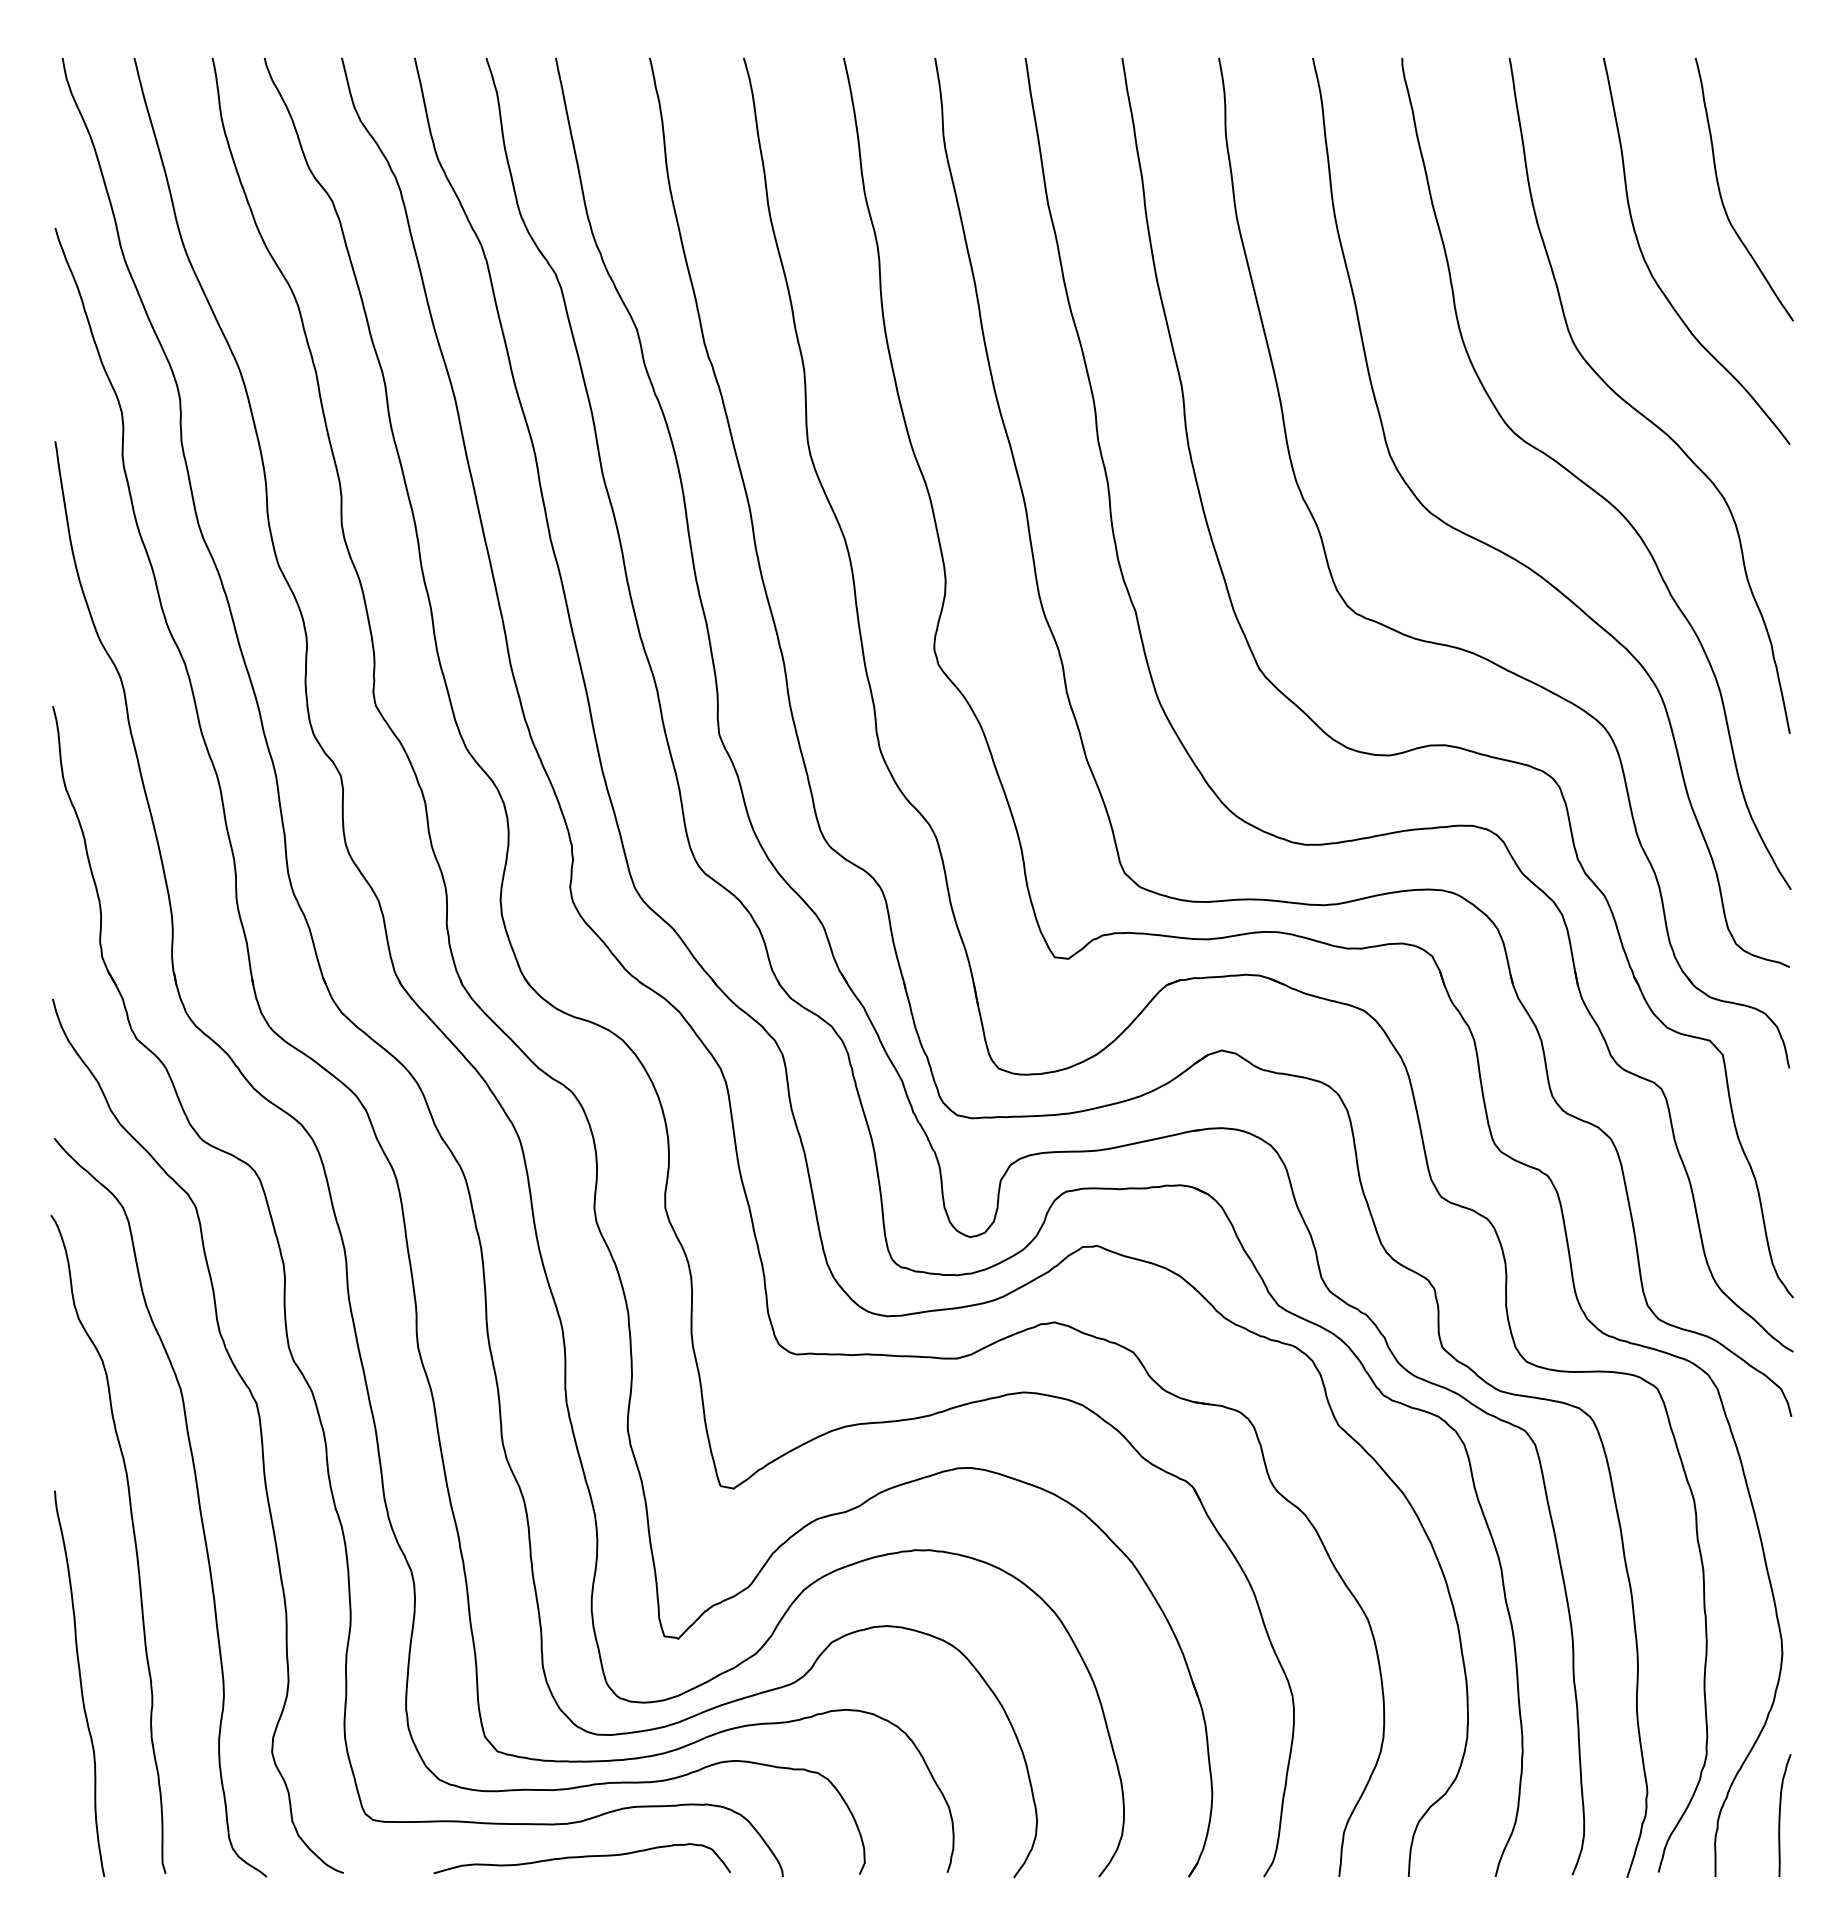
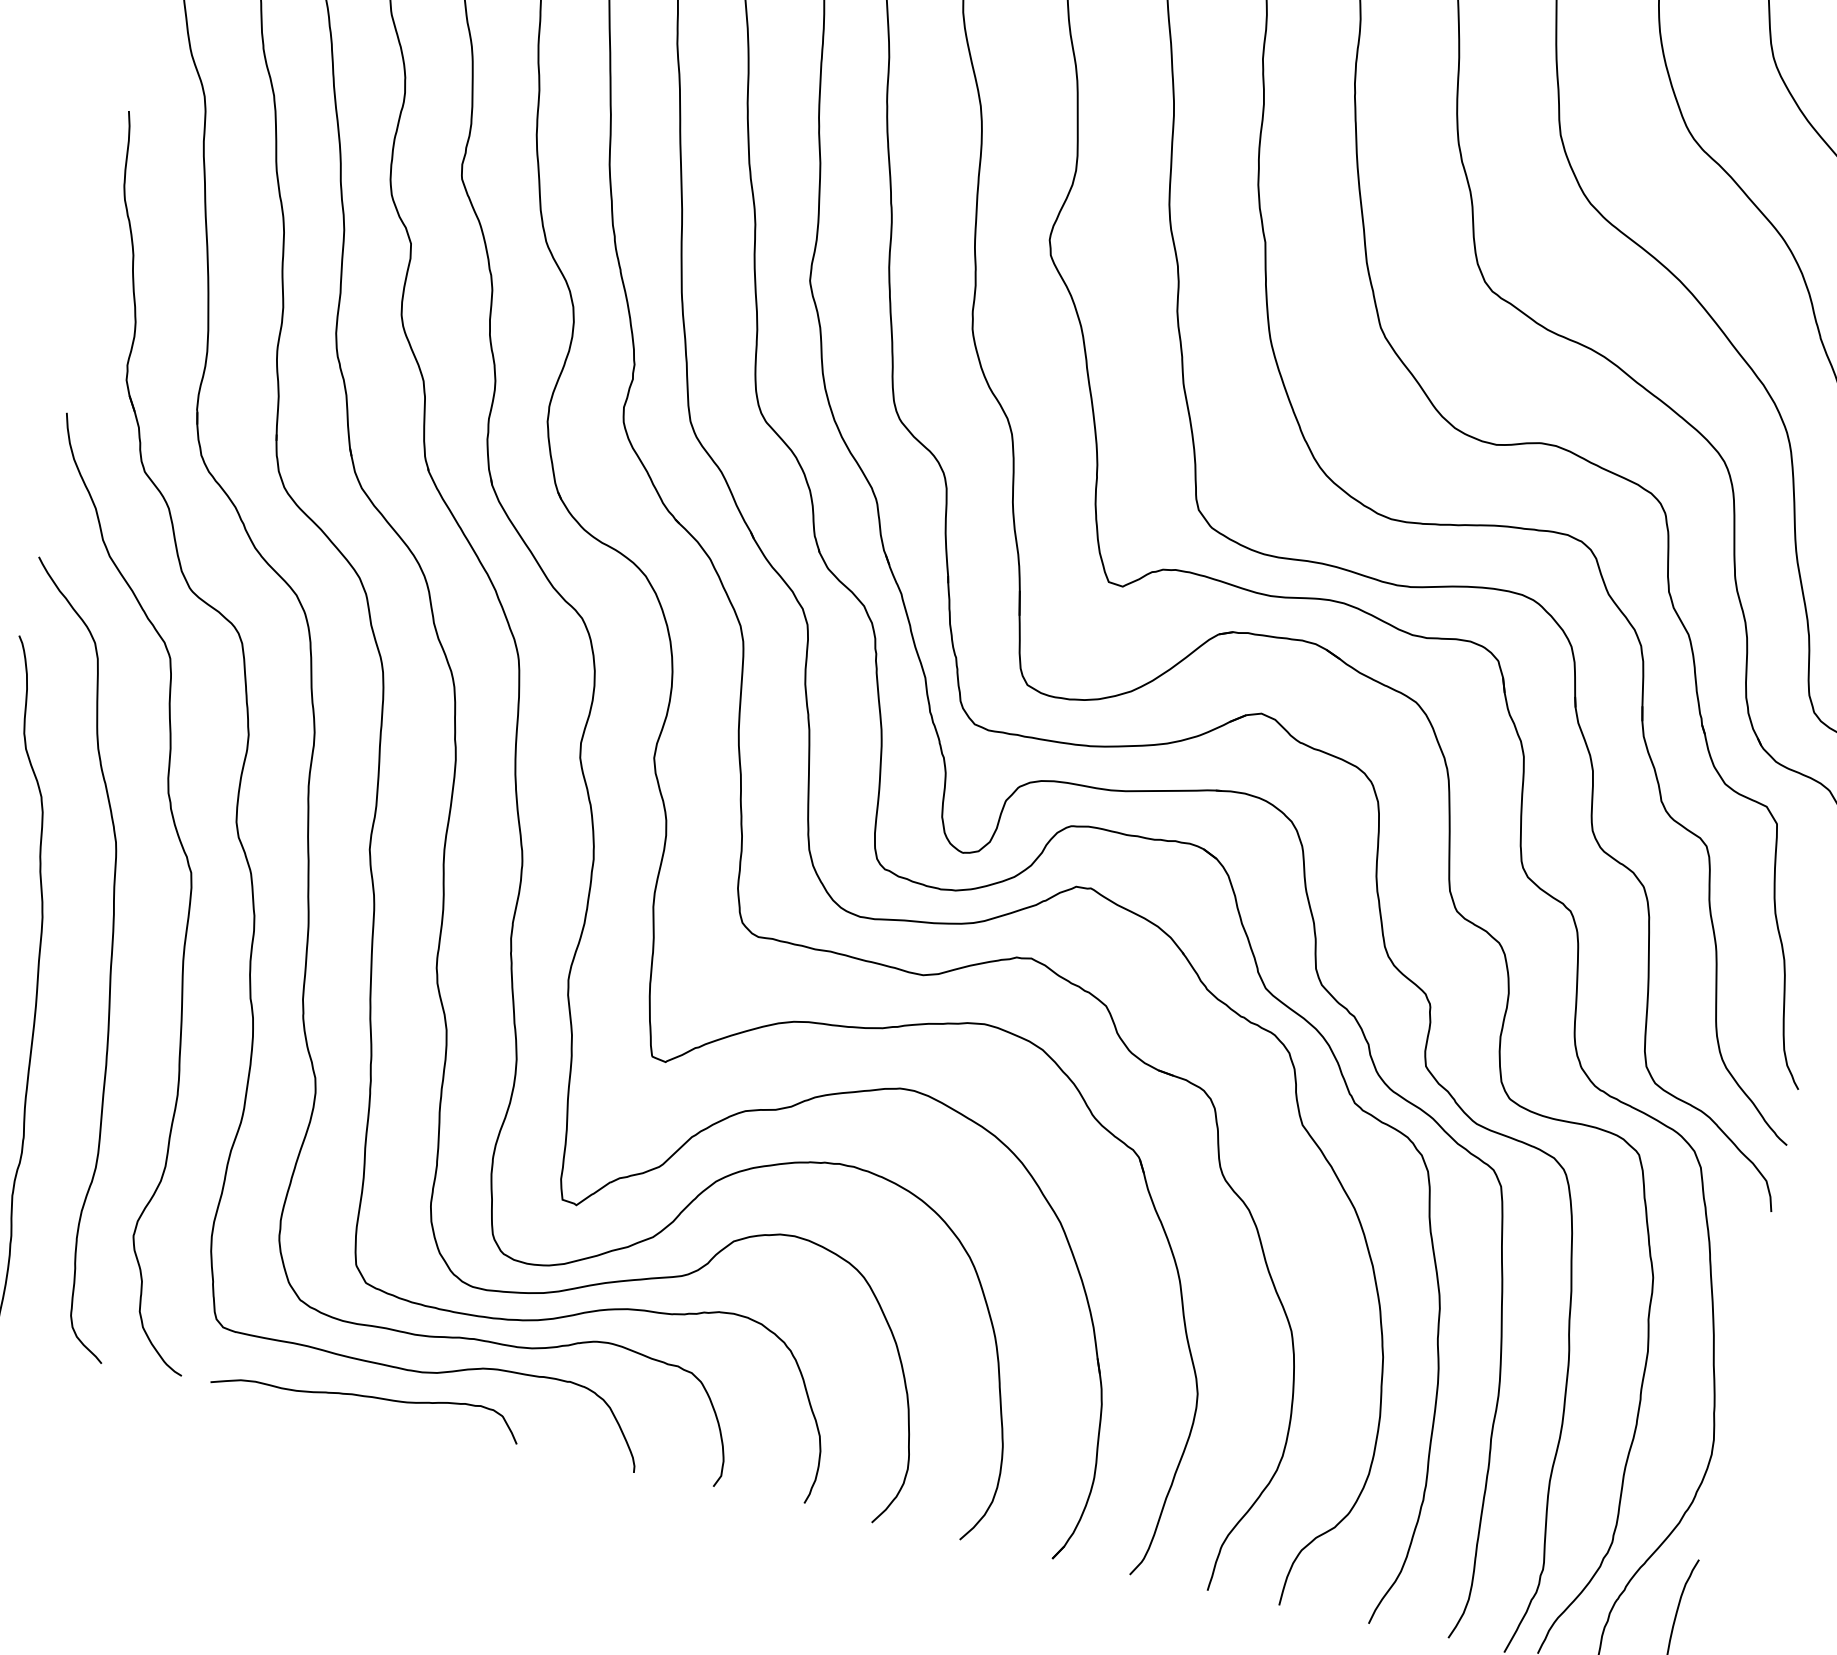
curve: (582, 1857) -> (367, 1397), moved

